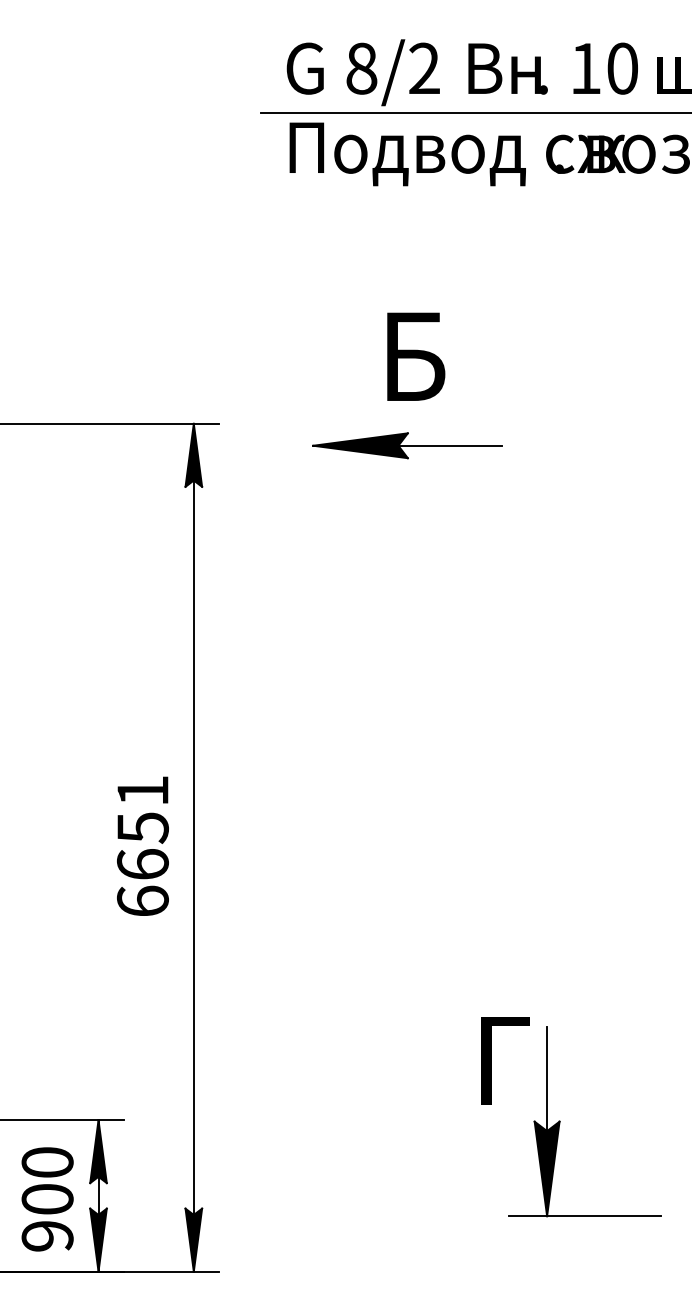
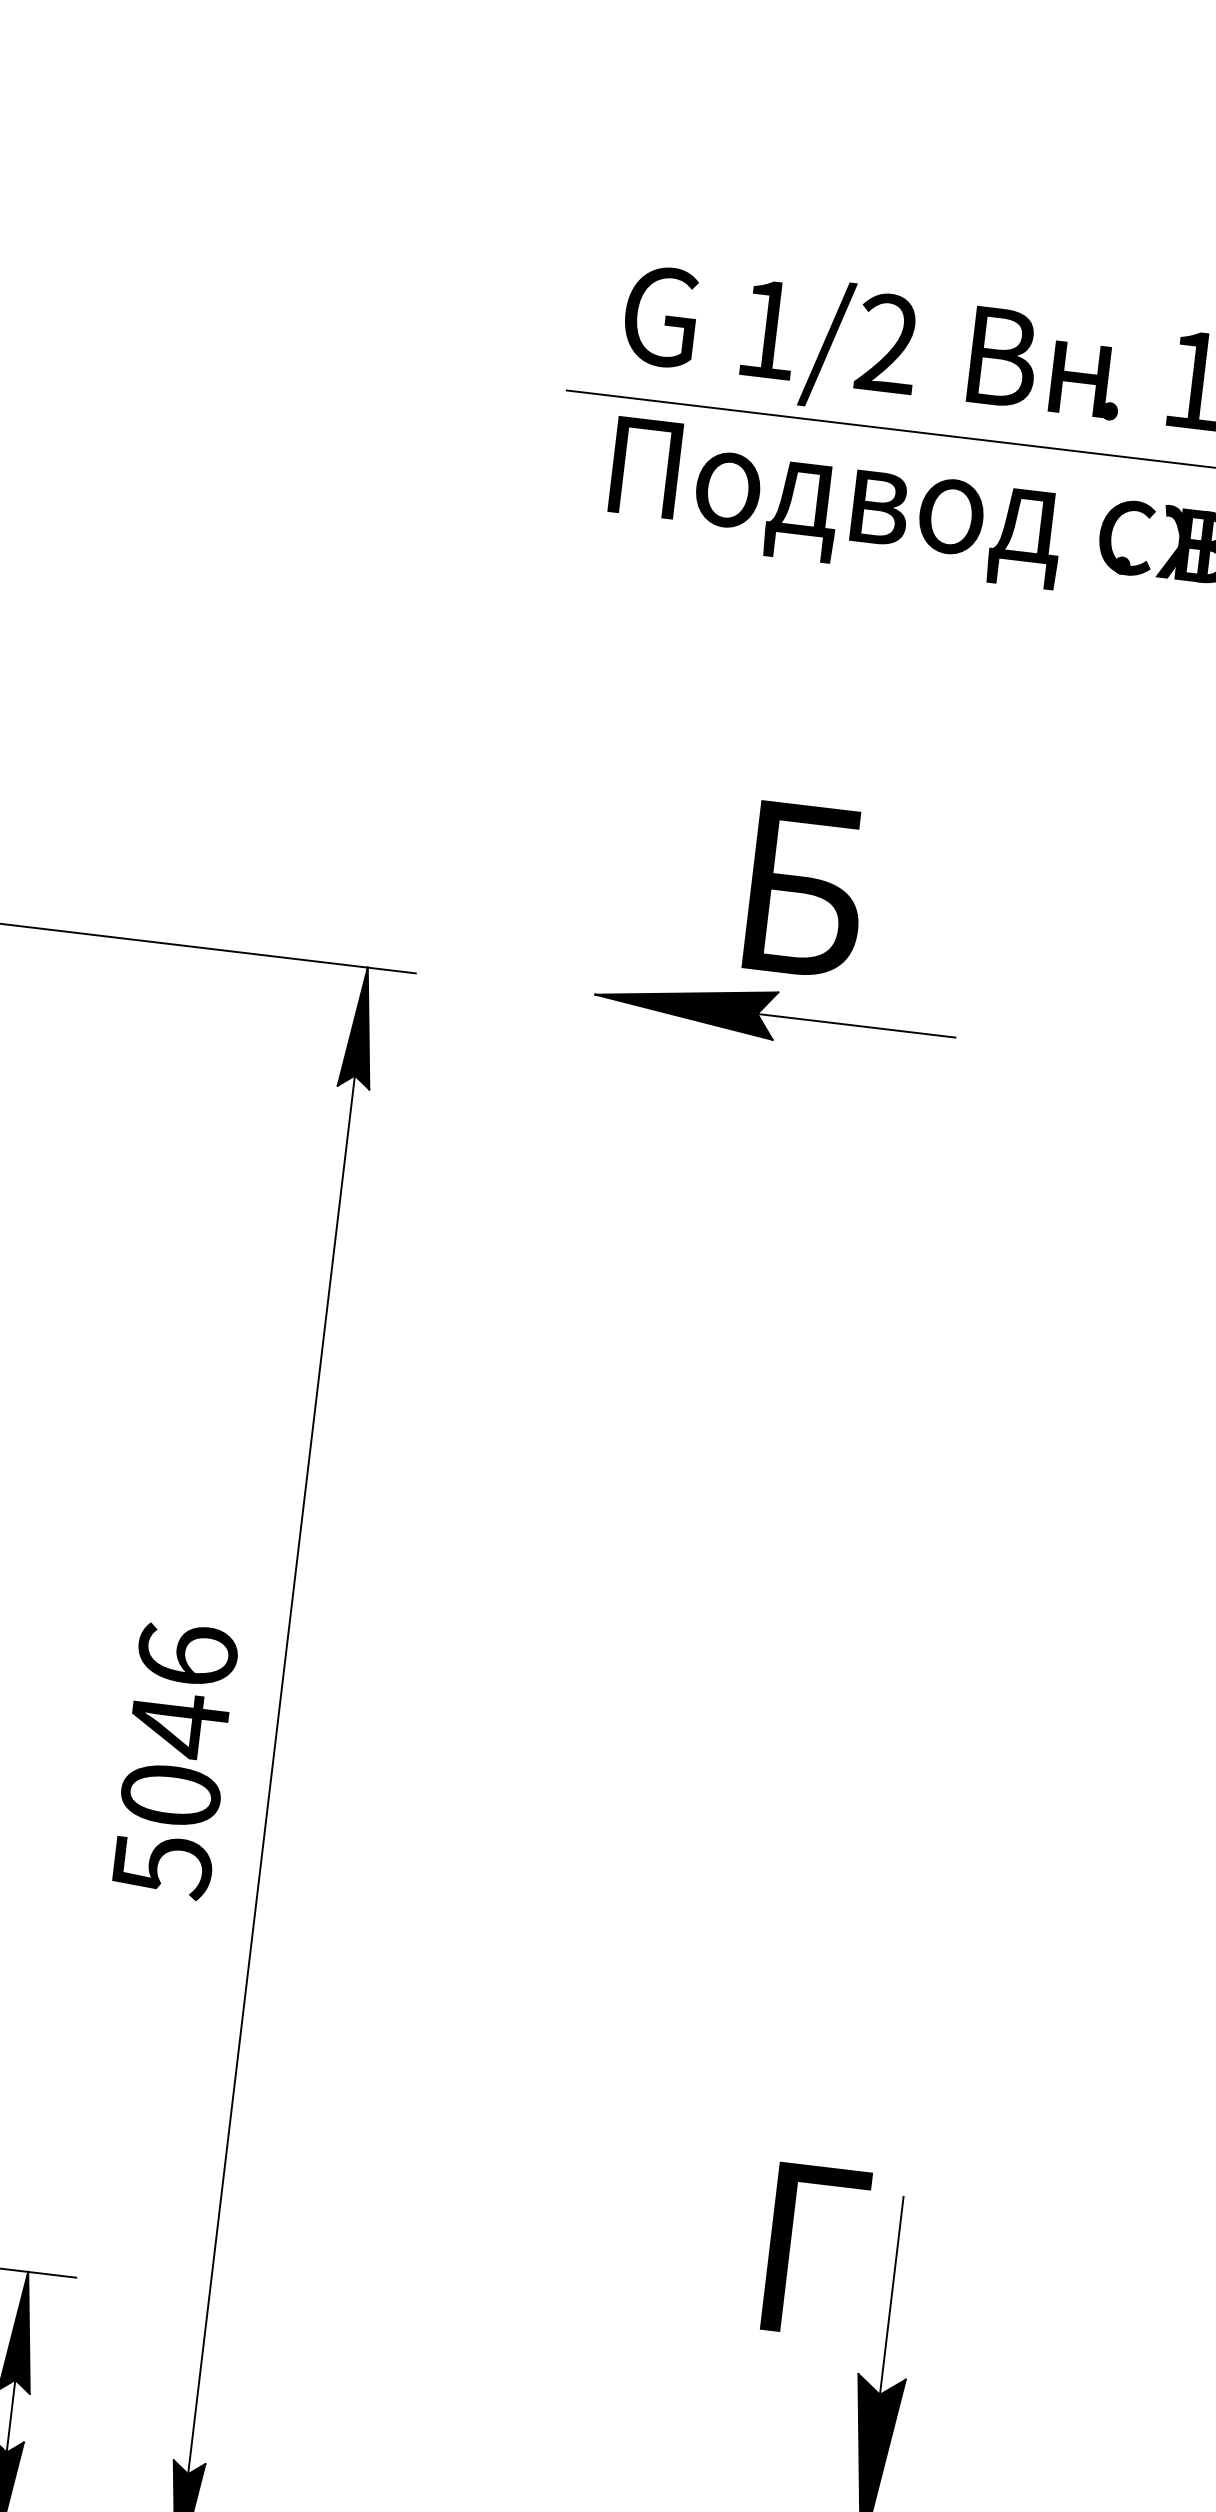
text: (361, 68) -> (767, 329), 8/2 -> 1/2
part: (407, 445) -> (774, 1015), moved
text: (142, 846) -> (174, 1760), 6651 -> 5046

